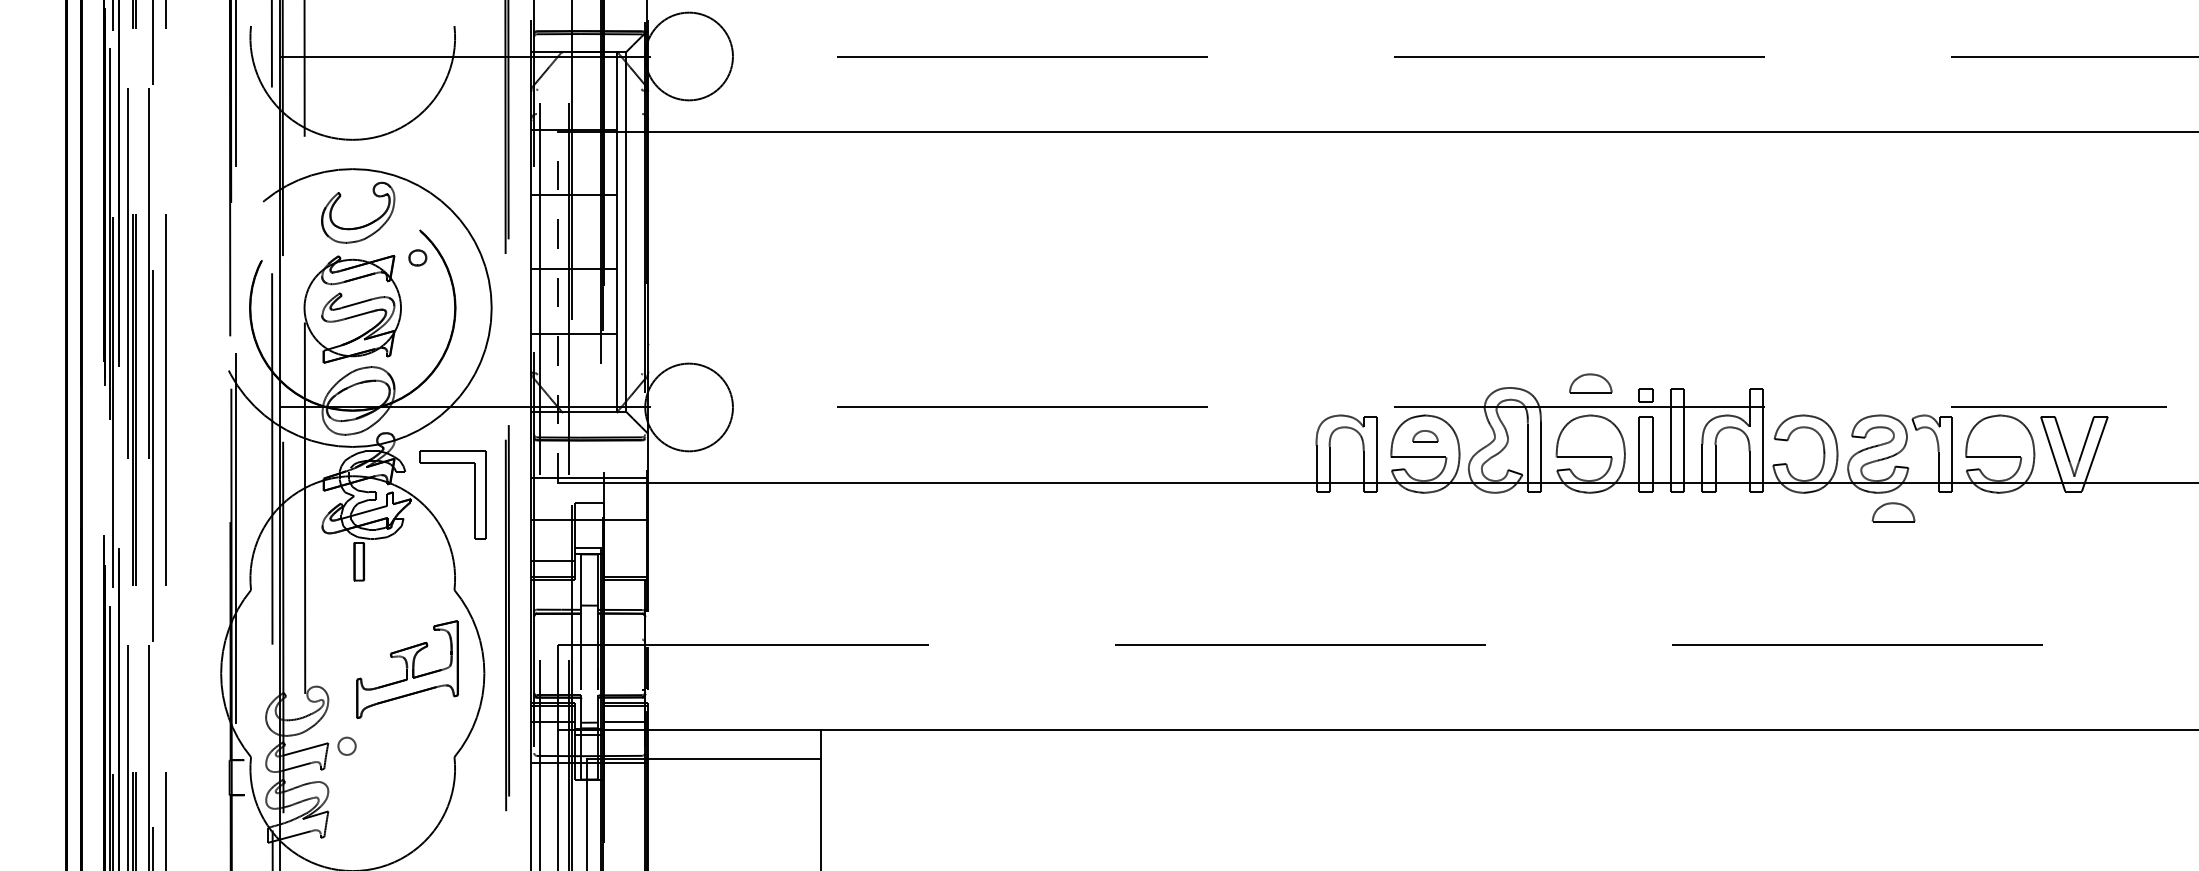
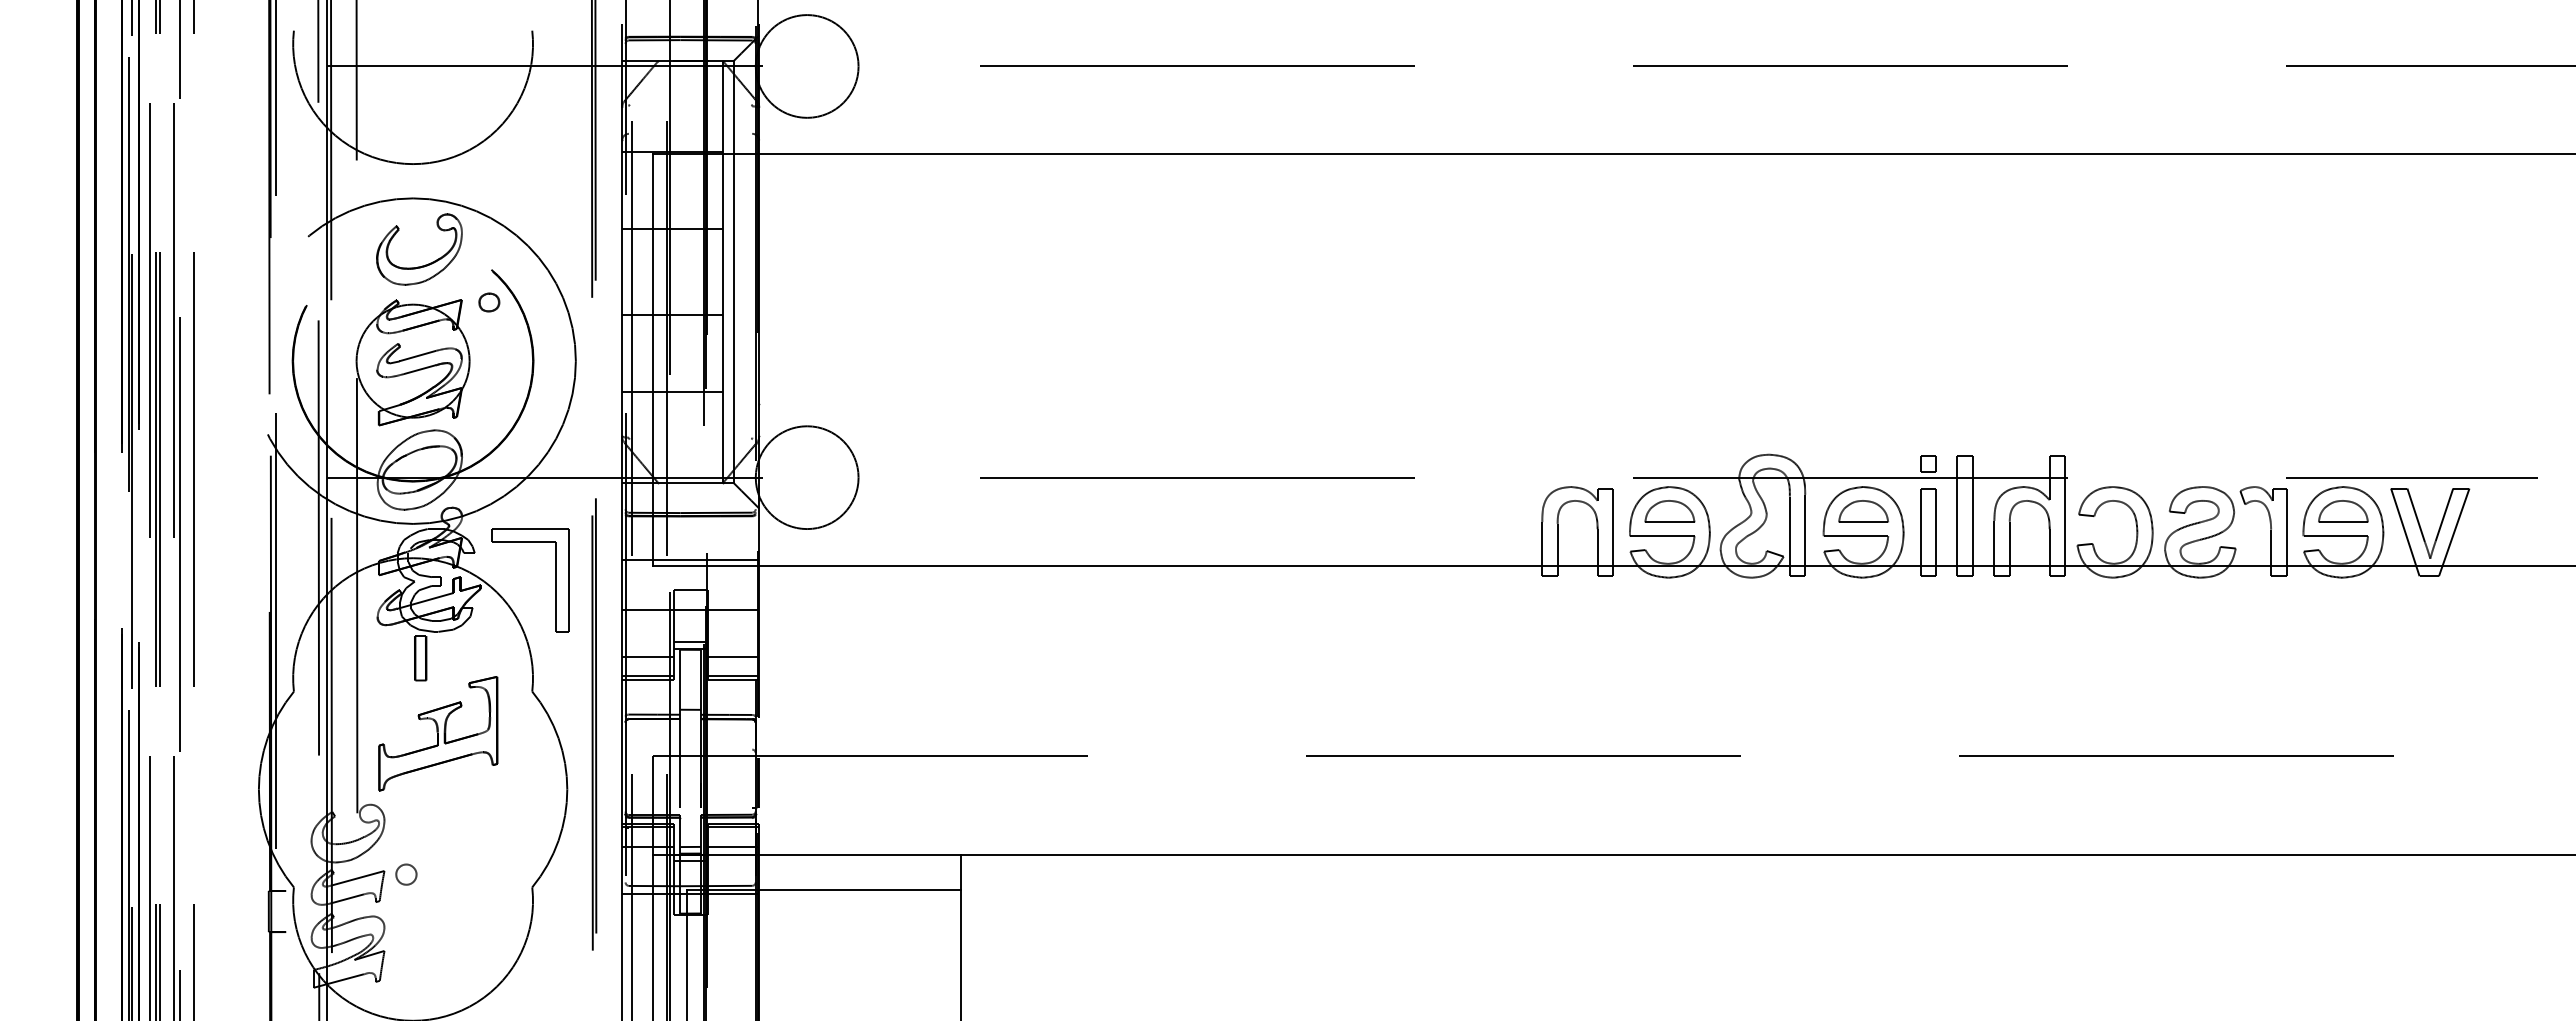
line: (557, 306) -> (652, 359), dashed -> solid
part: (1590, 383) -> (1863, 511), moved
part: (1425, 436) -> (1669, 511), size x1.67
part: (1893, 512) -> (2343, 511), moved
line: (626, 560) -> (733, 657), added
part: (407, 669) -> (438, 733), moved

